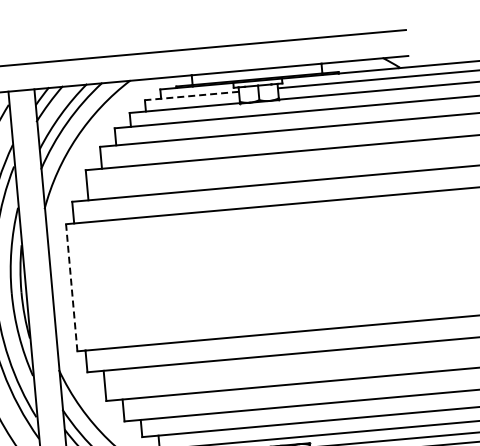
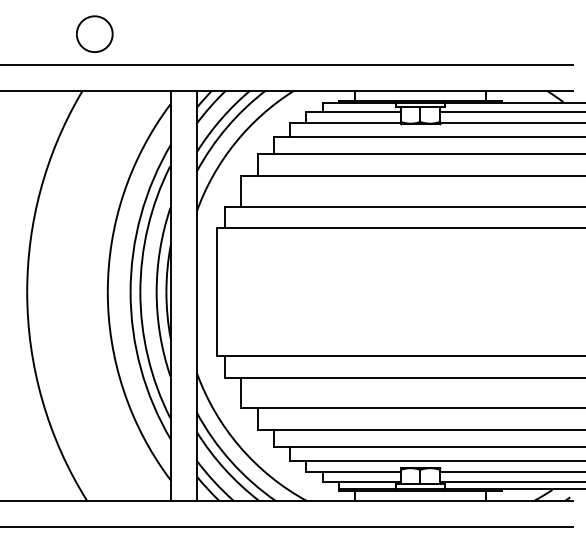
line: (191, 95) -> (353, 111), dashed -> solid
line: (71, 288) -> (216, 292), dashed -> solid

